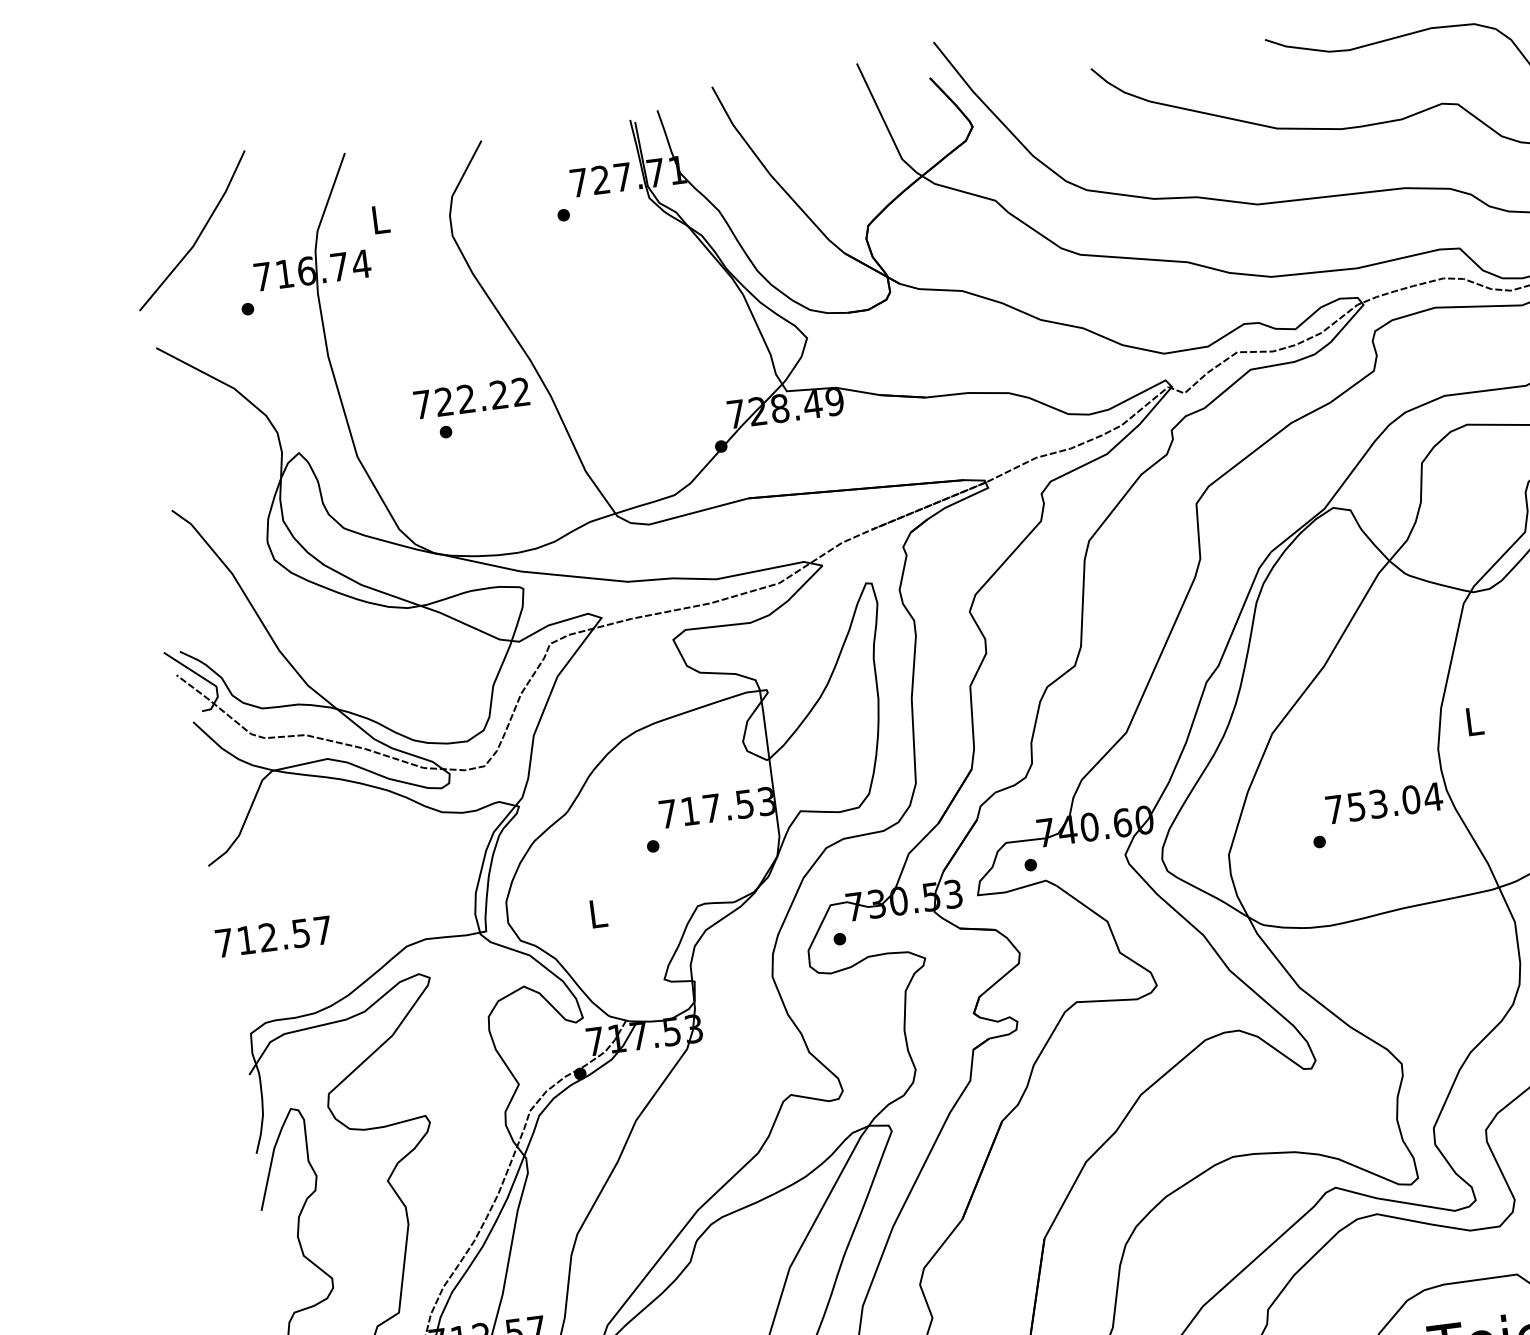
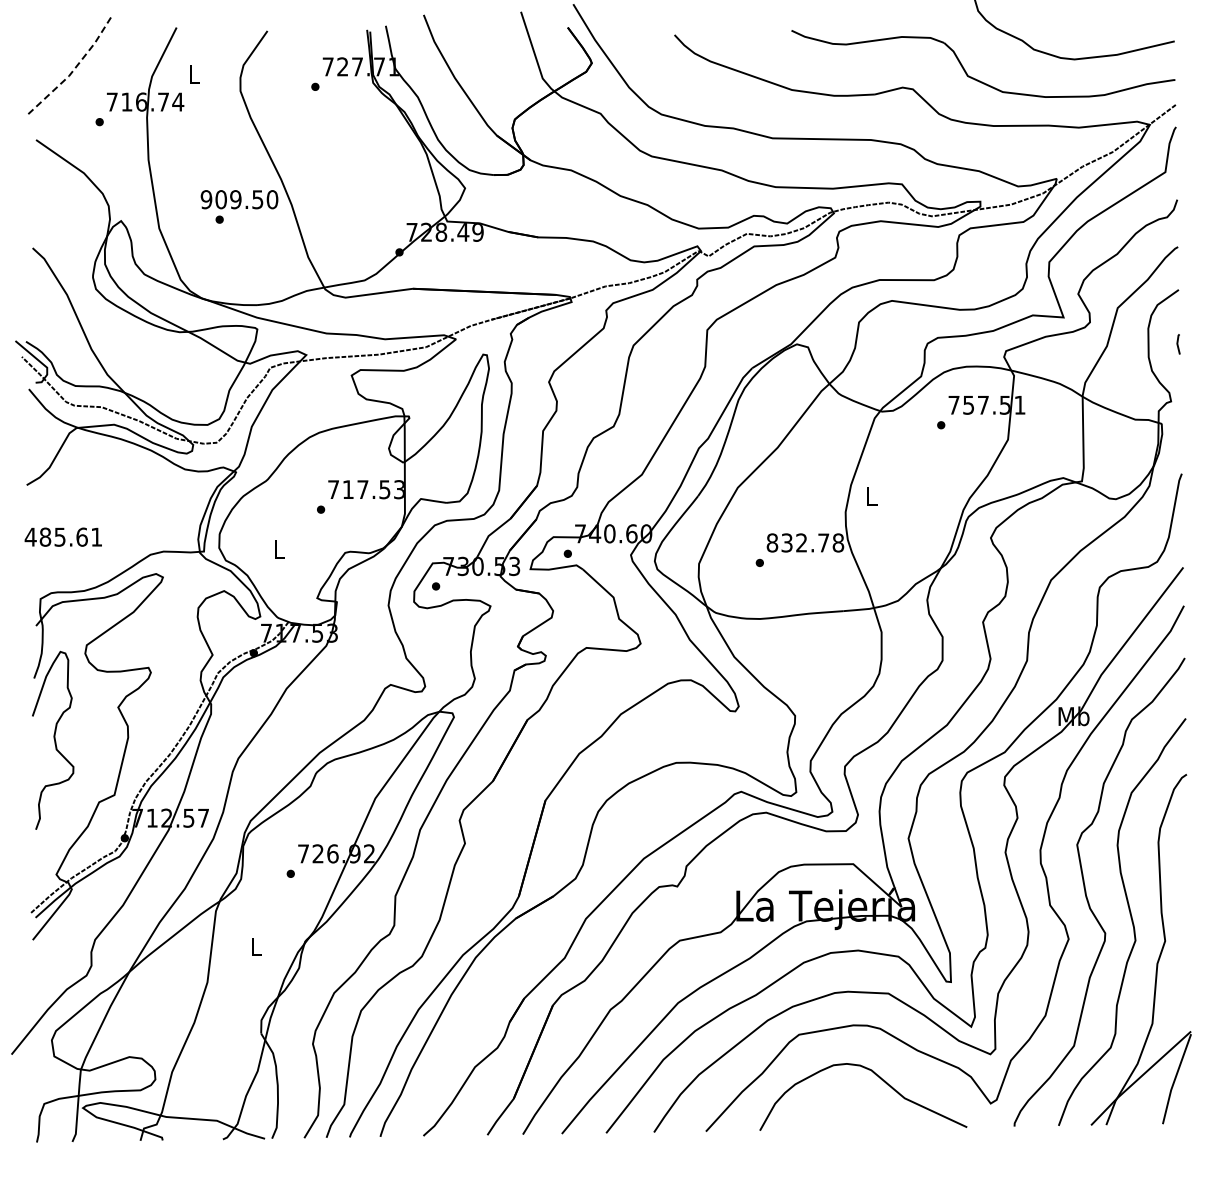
line: (198, 235) -> (73, 69), solid -> dashed
text: (471, 398) -> (239, 199), 722.22 -> 909.50
text: (1383, 802) -> (805, 542), 753.04 -> 832.78
text: (273, 935) -> (63, 536), 712.57 -> 485.61

